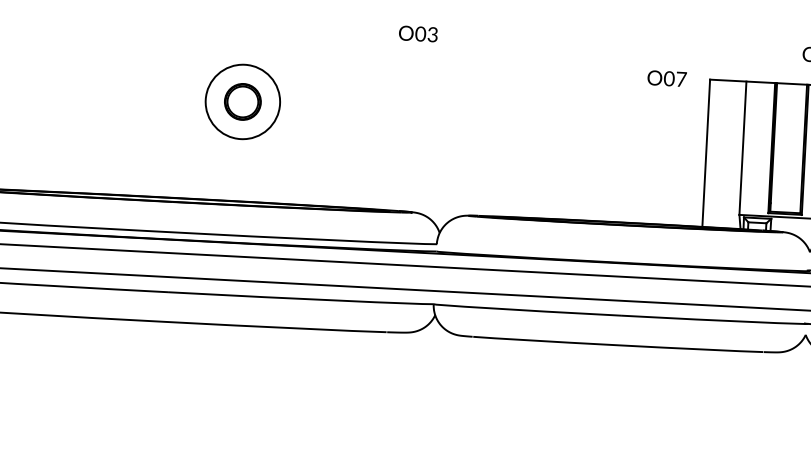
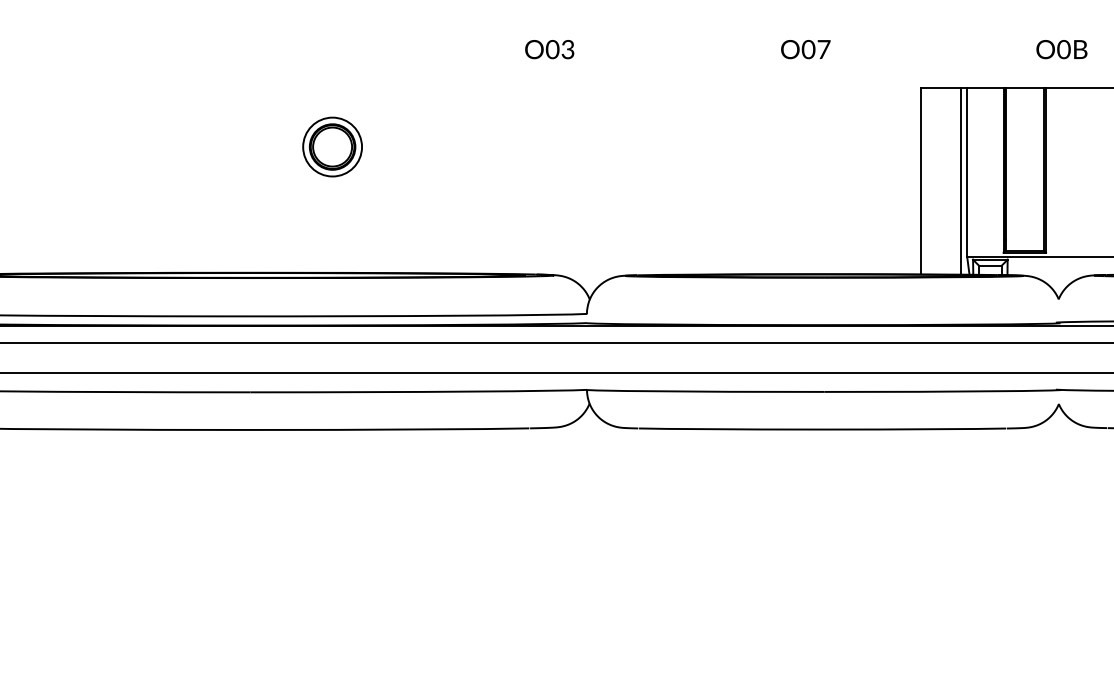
text: (666, 78) -> (805, 49), moved
circle: (242, 101) -> (332, 146), size x0.62
line: (738, 155) -> (961, 181), added

